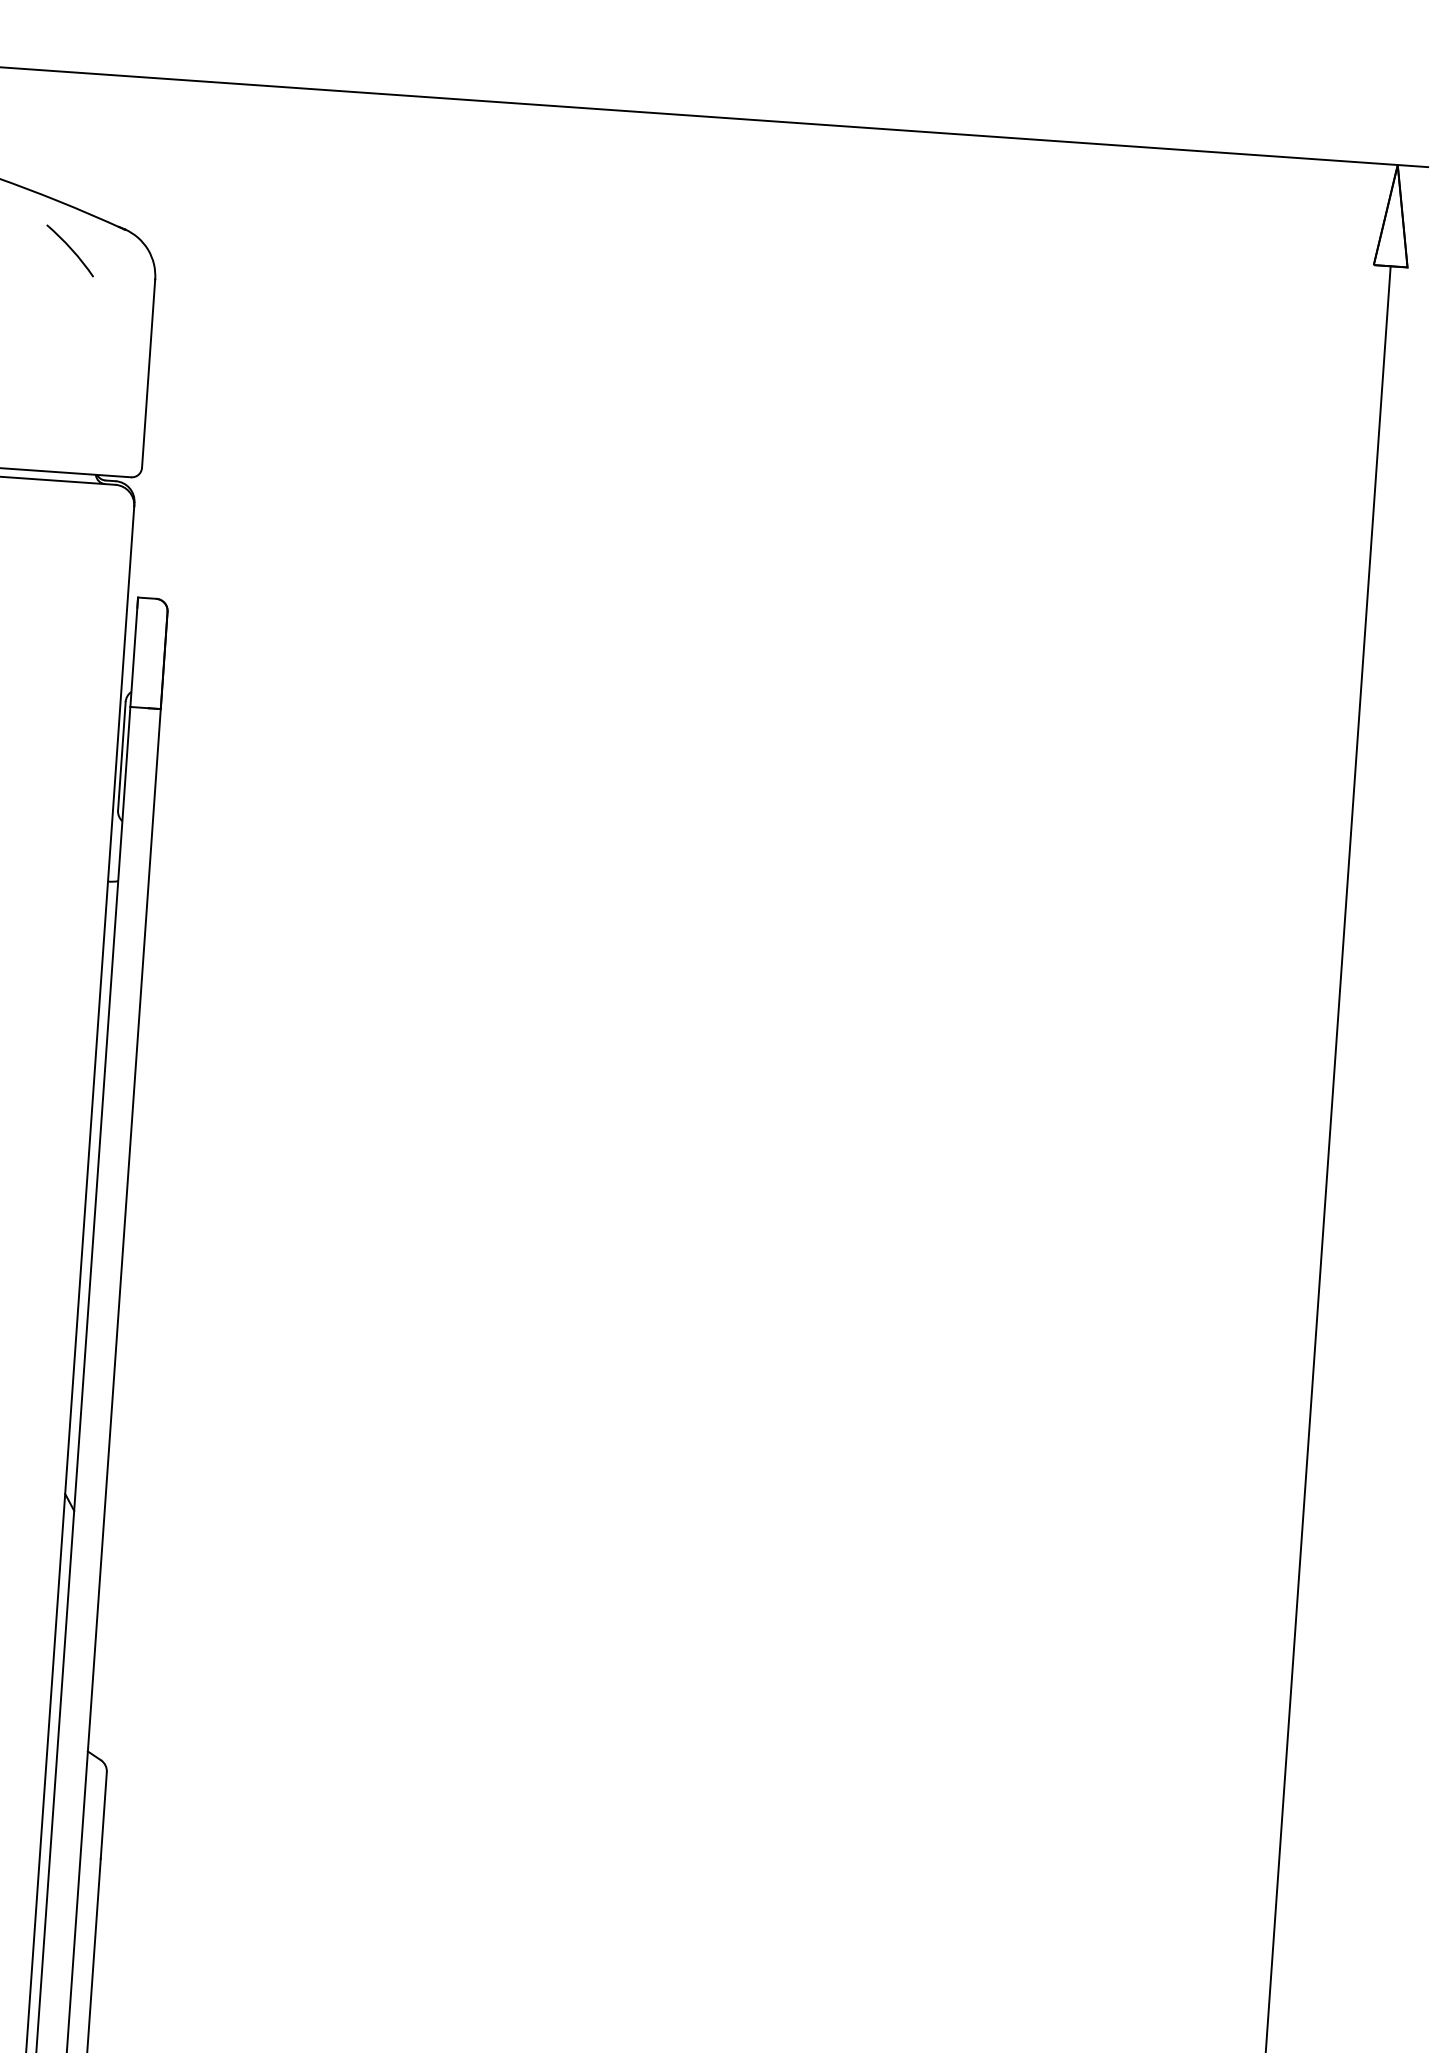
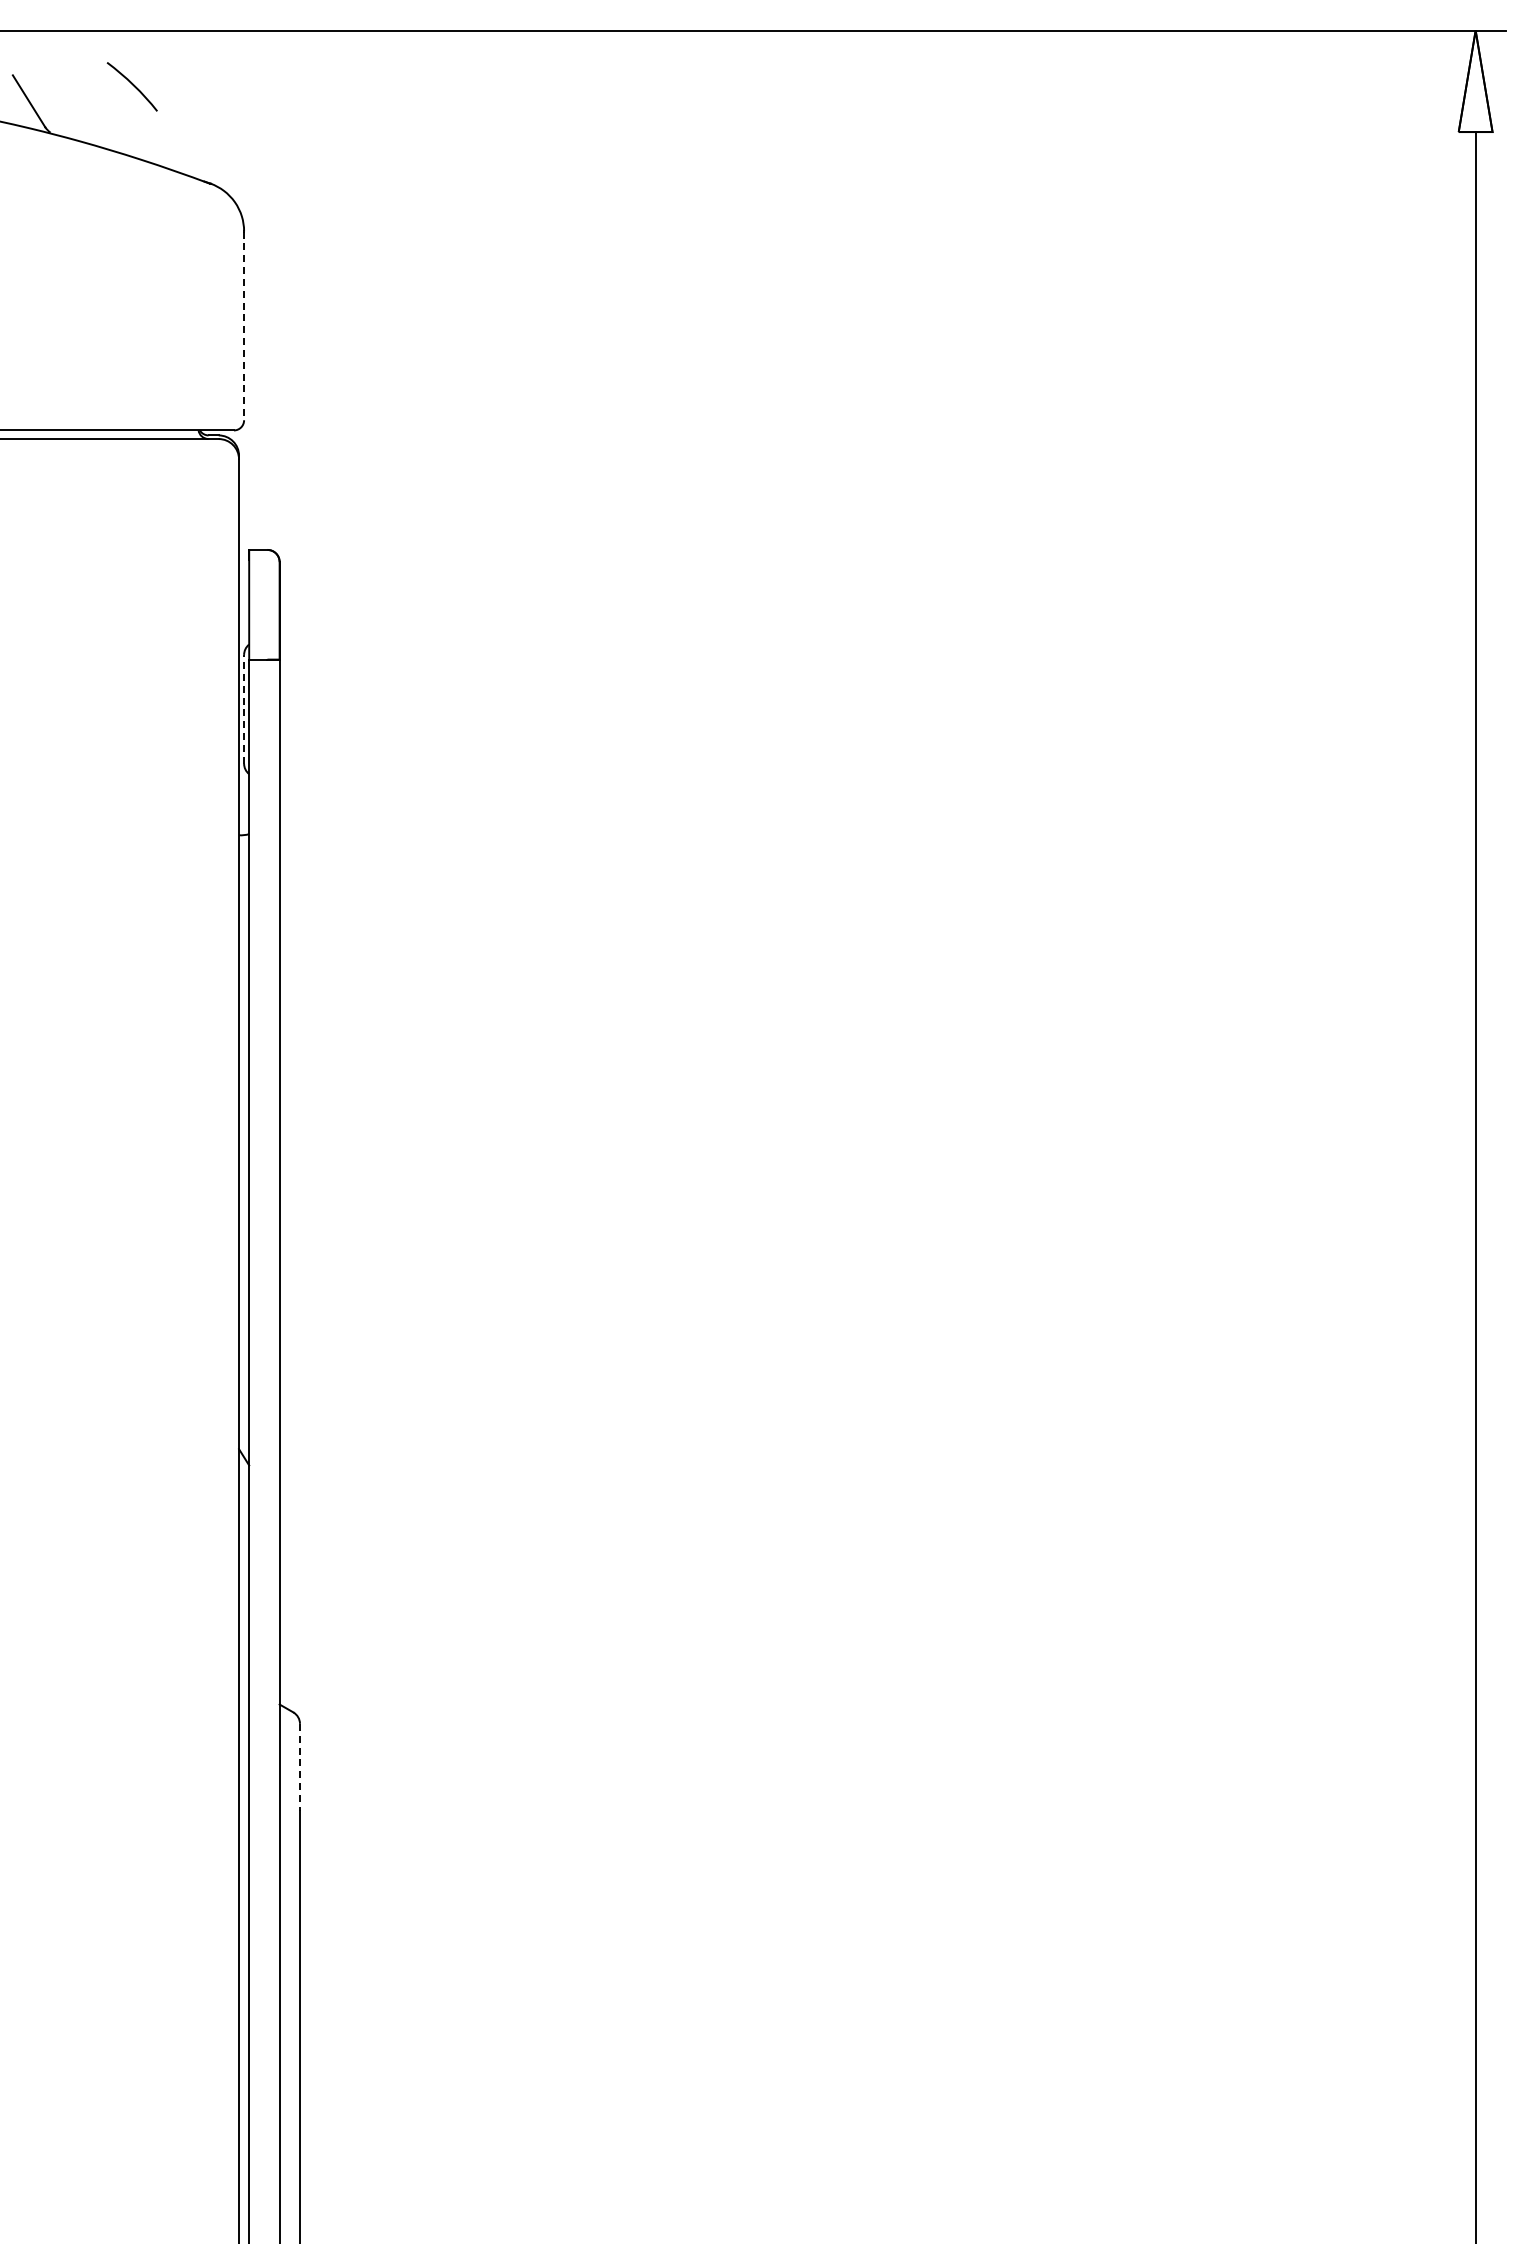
curve: (70, 249) -> (132, 85), moved
line: (148, 374) -> (244, 326), solid -> dashed
line: (122, 755) -> (244, 708), solid -> dashed
line: (103, 1815) -> (299, 1767), solid -> dashed

